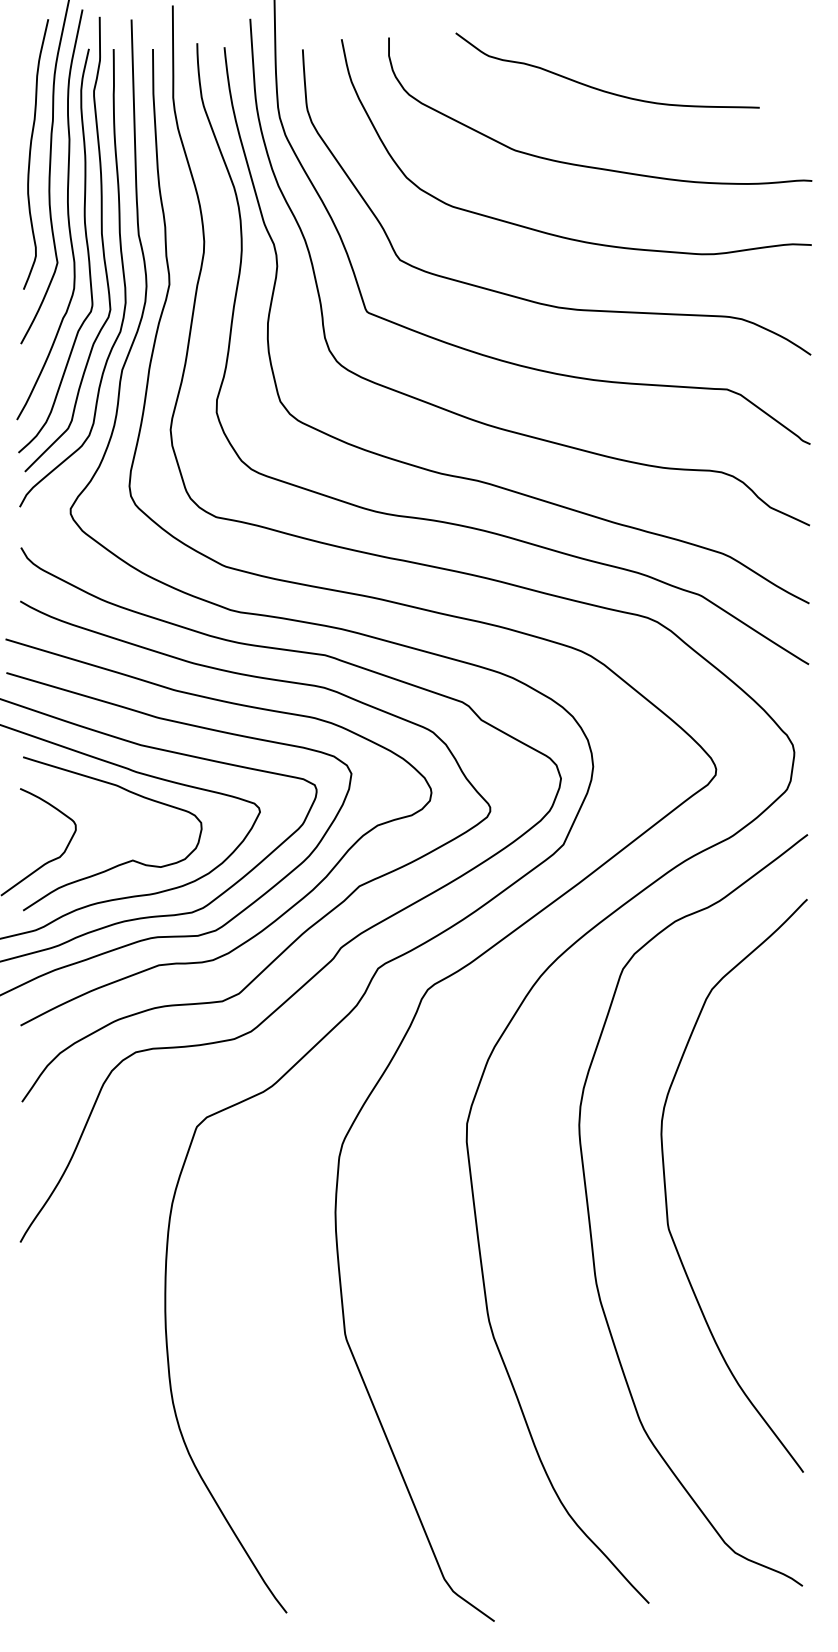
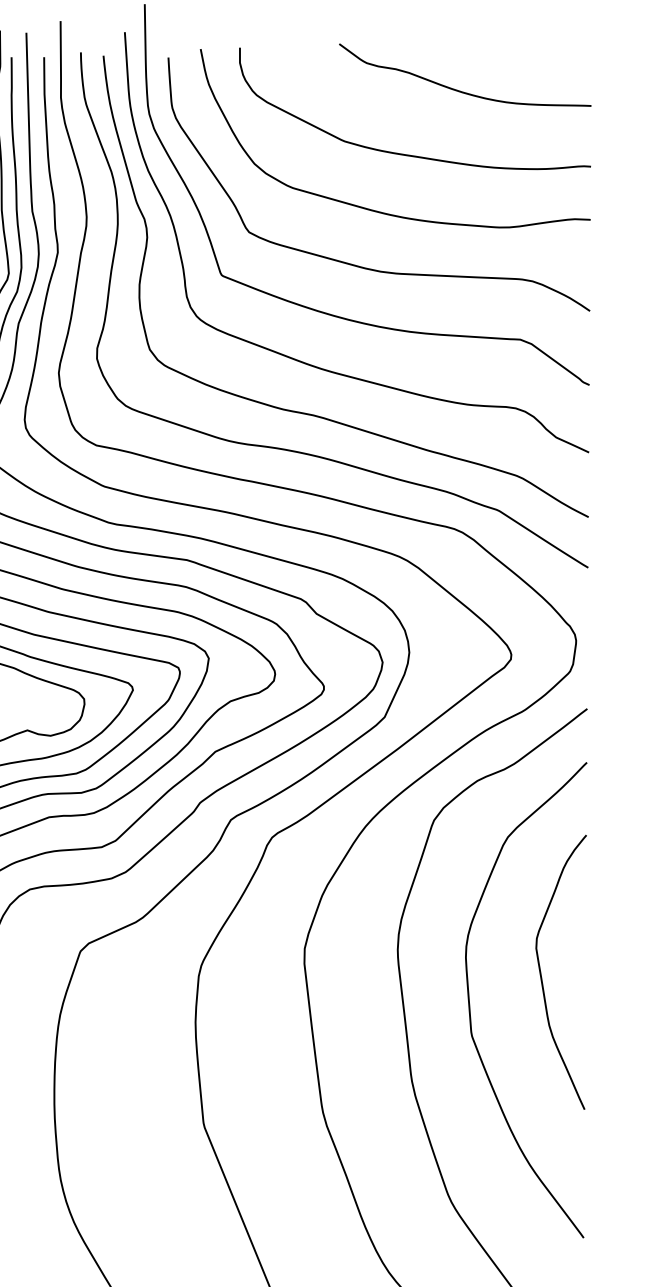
curve: (602, 89) -> (461, 90), moved
curve: (752, 1152) -> (541, 972), added

